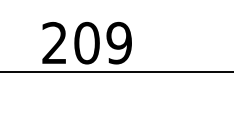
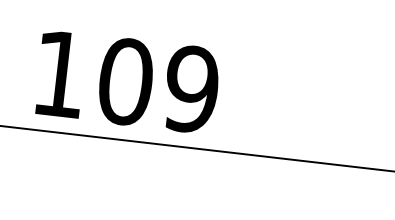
text: (54, 42) -> (59, 72), 209 -> 109

